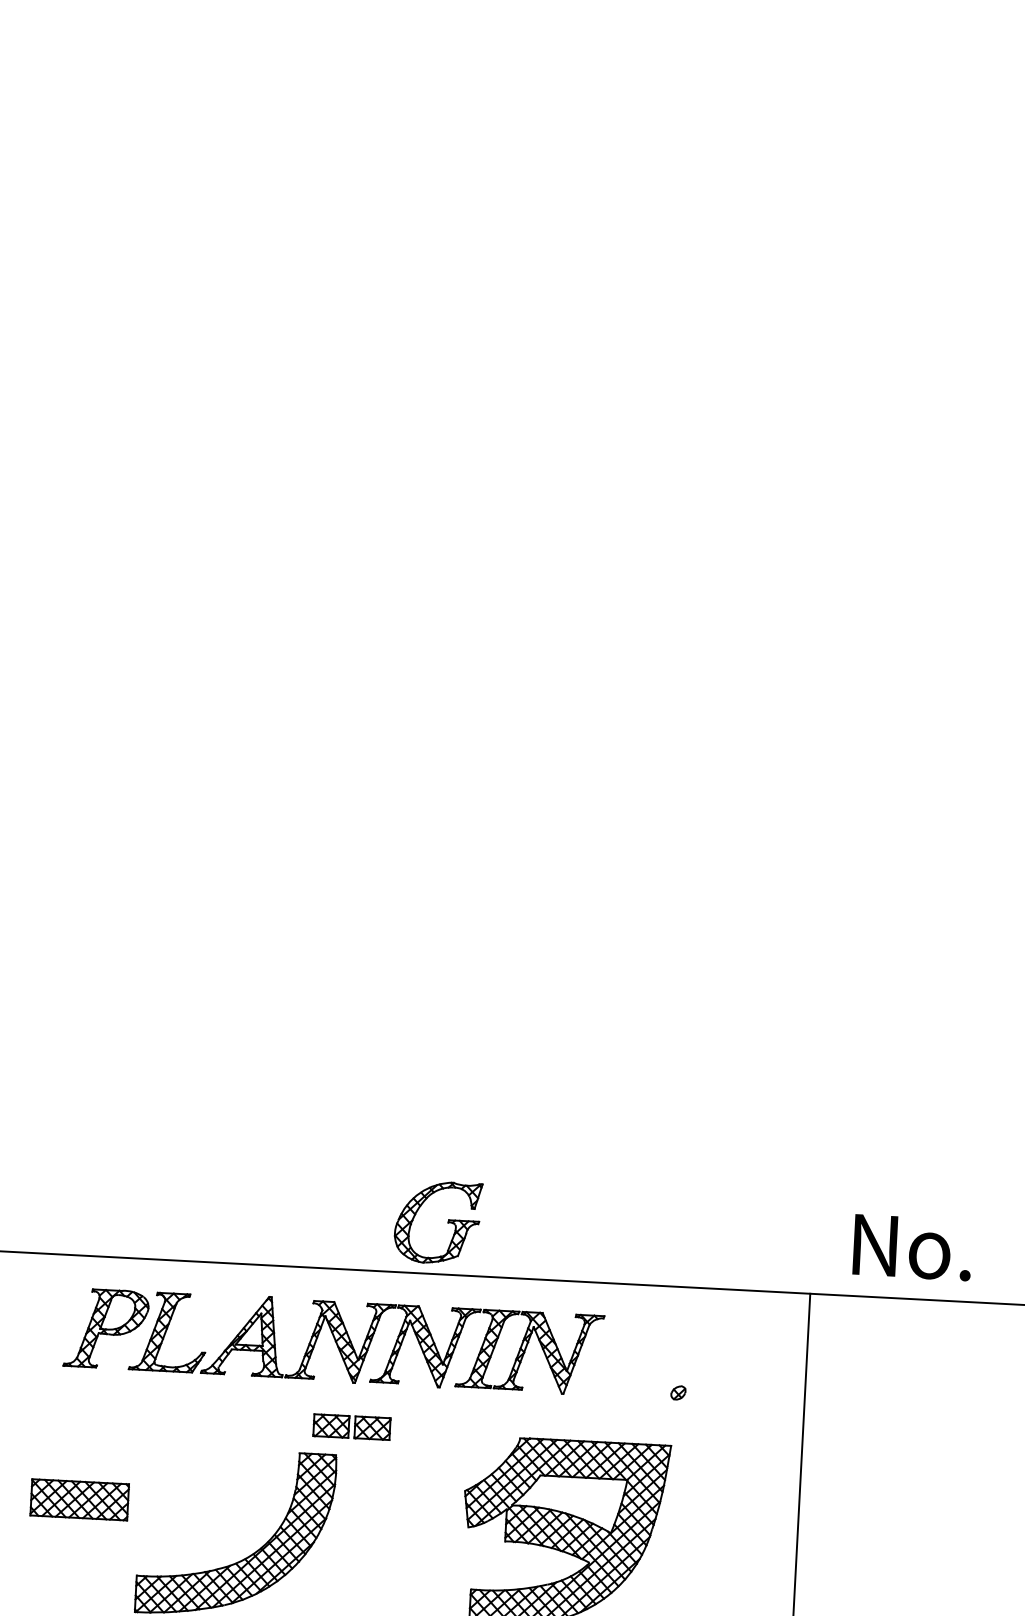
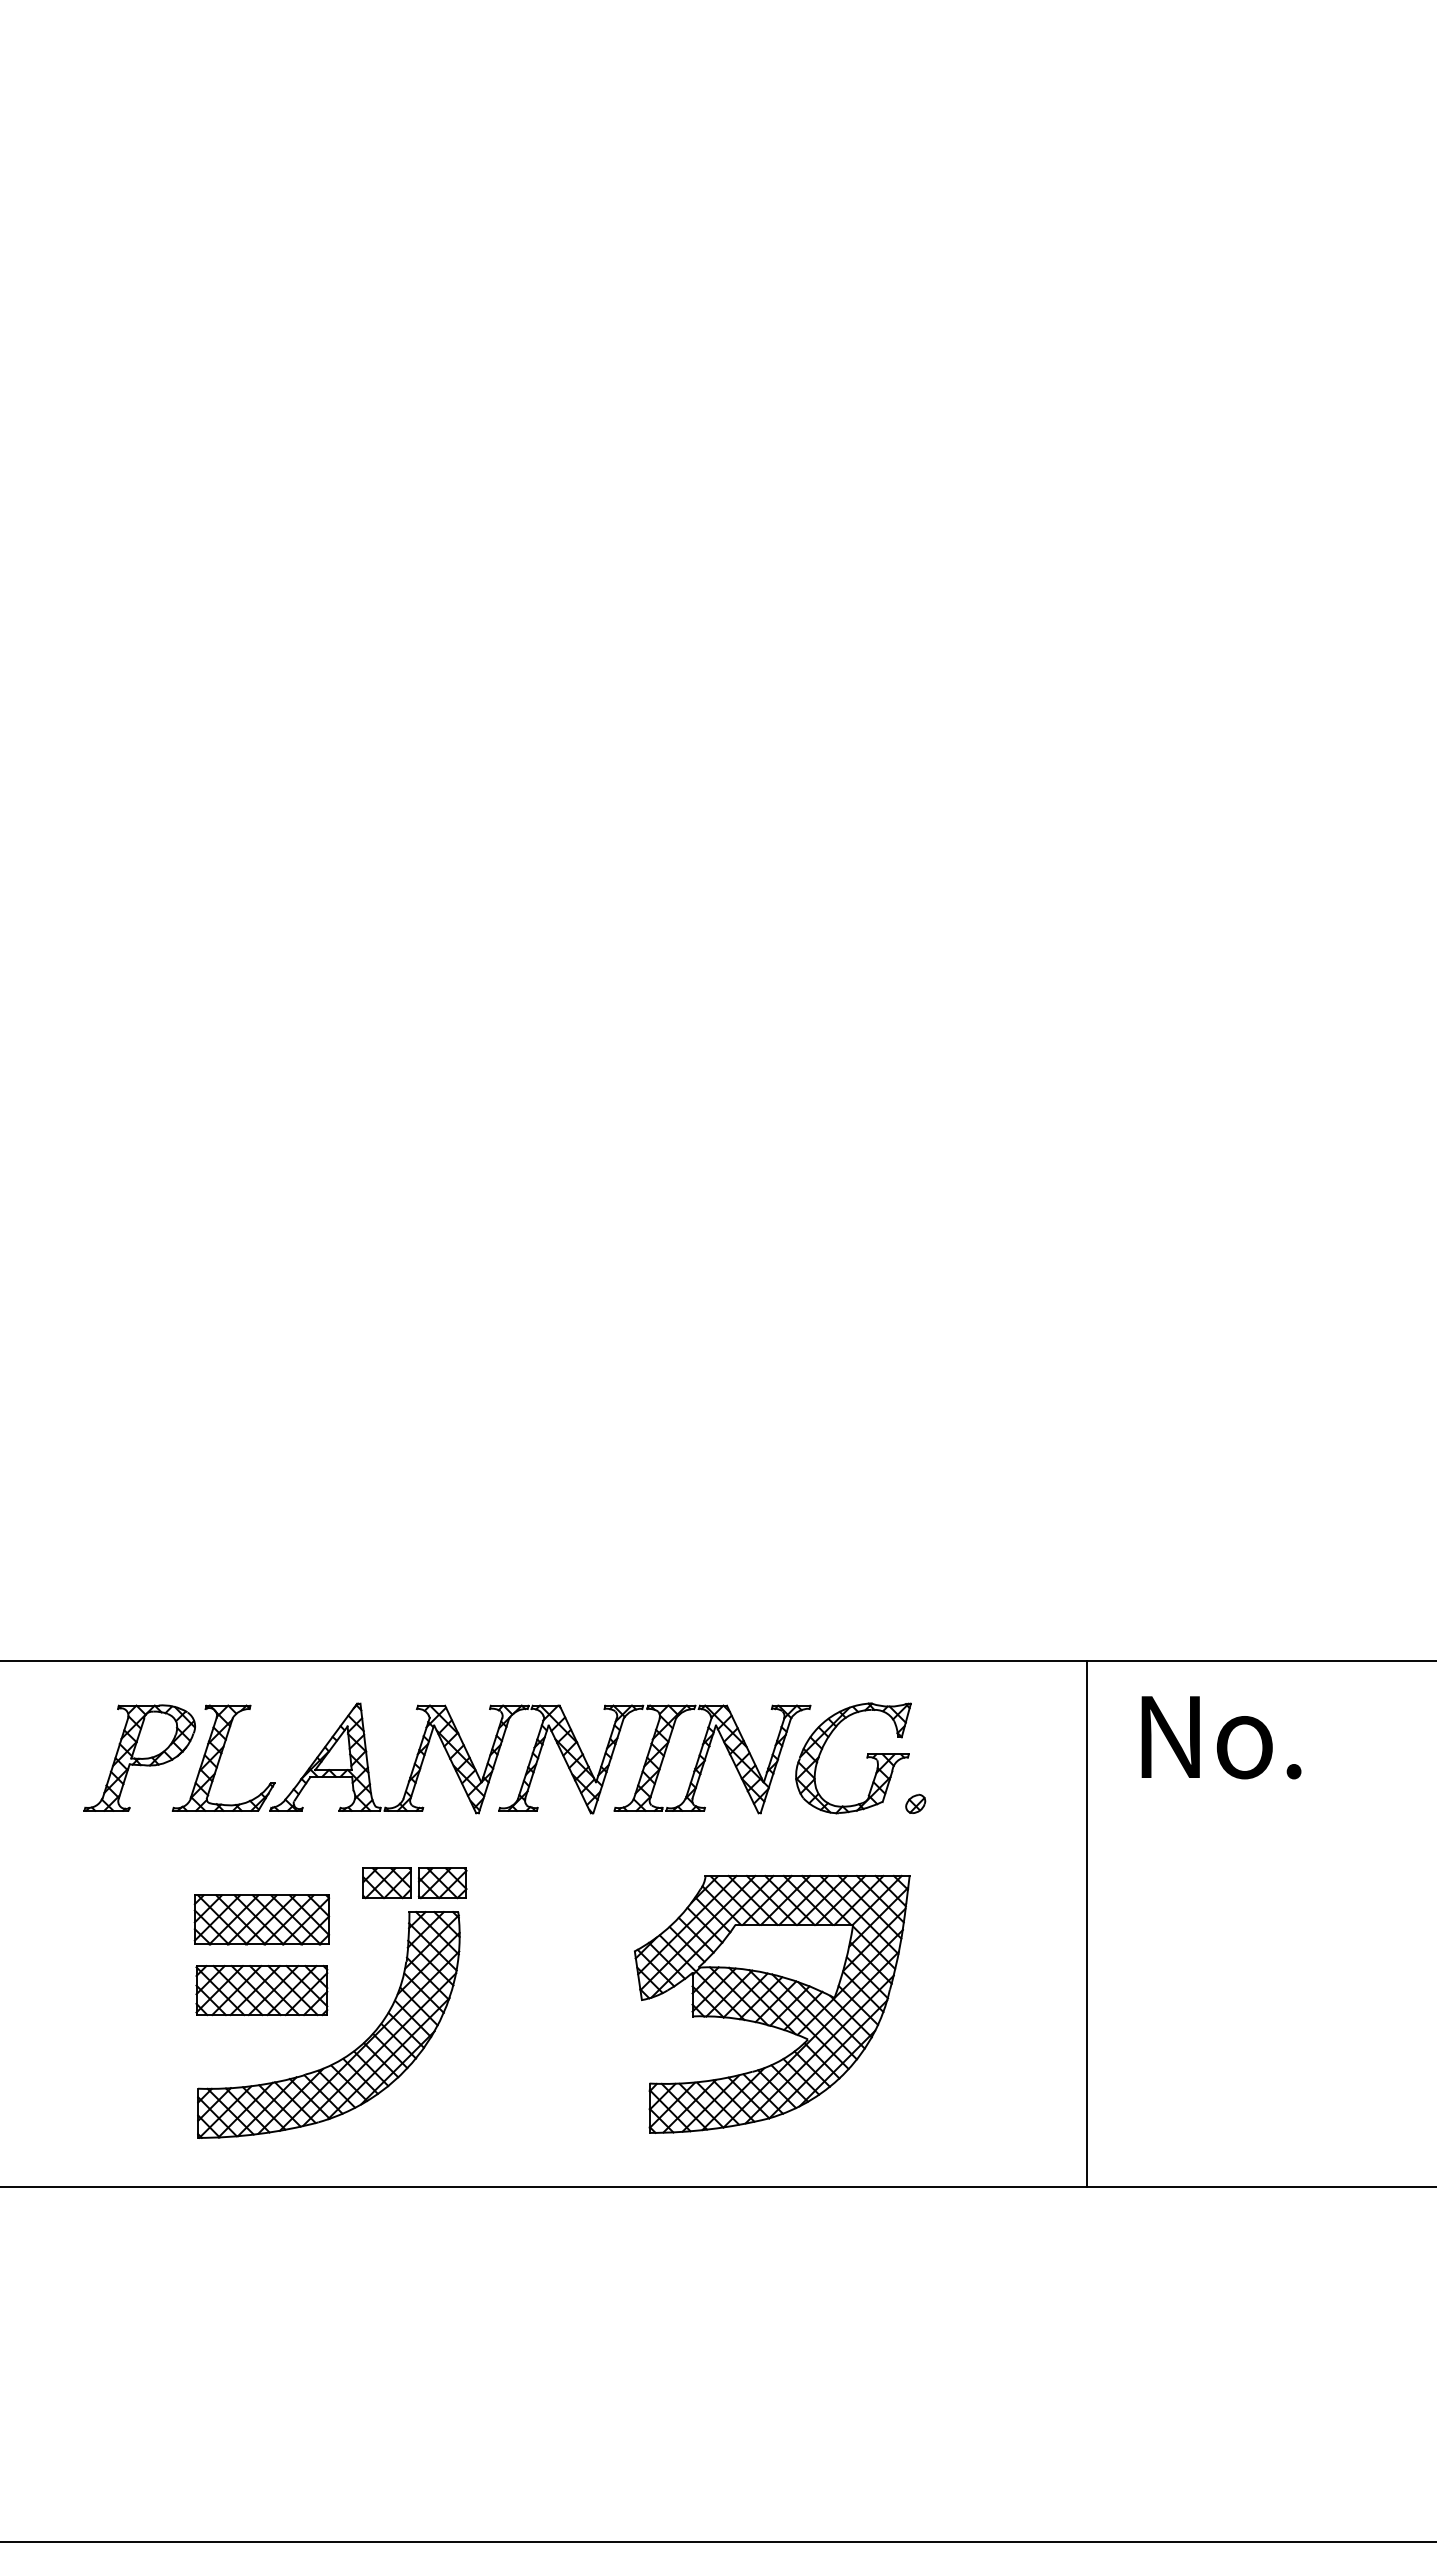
part: (447, 1223) -> (866, 1758), moved
text: (912, 1247) -> (1221, 1737), moved
part: (351, 1427) -> (414, 1883), moved
part: (190, 1452) -> (261, 1919), added
part: (79, 1499) -> (261, 1990), moved

